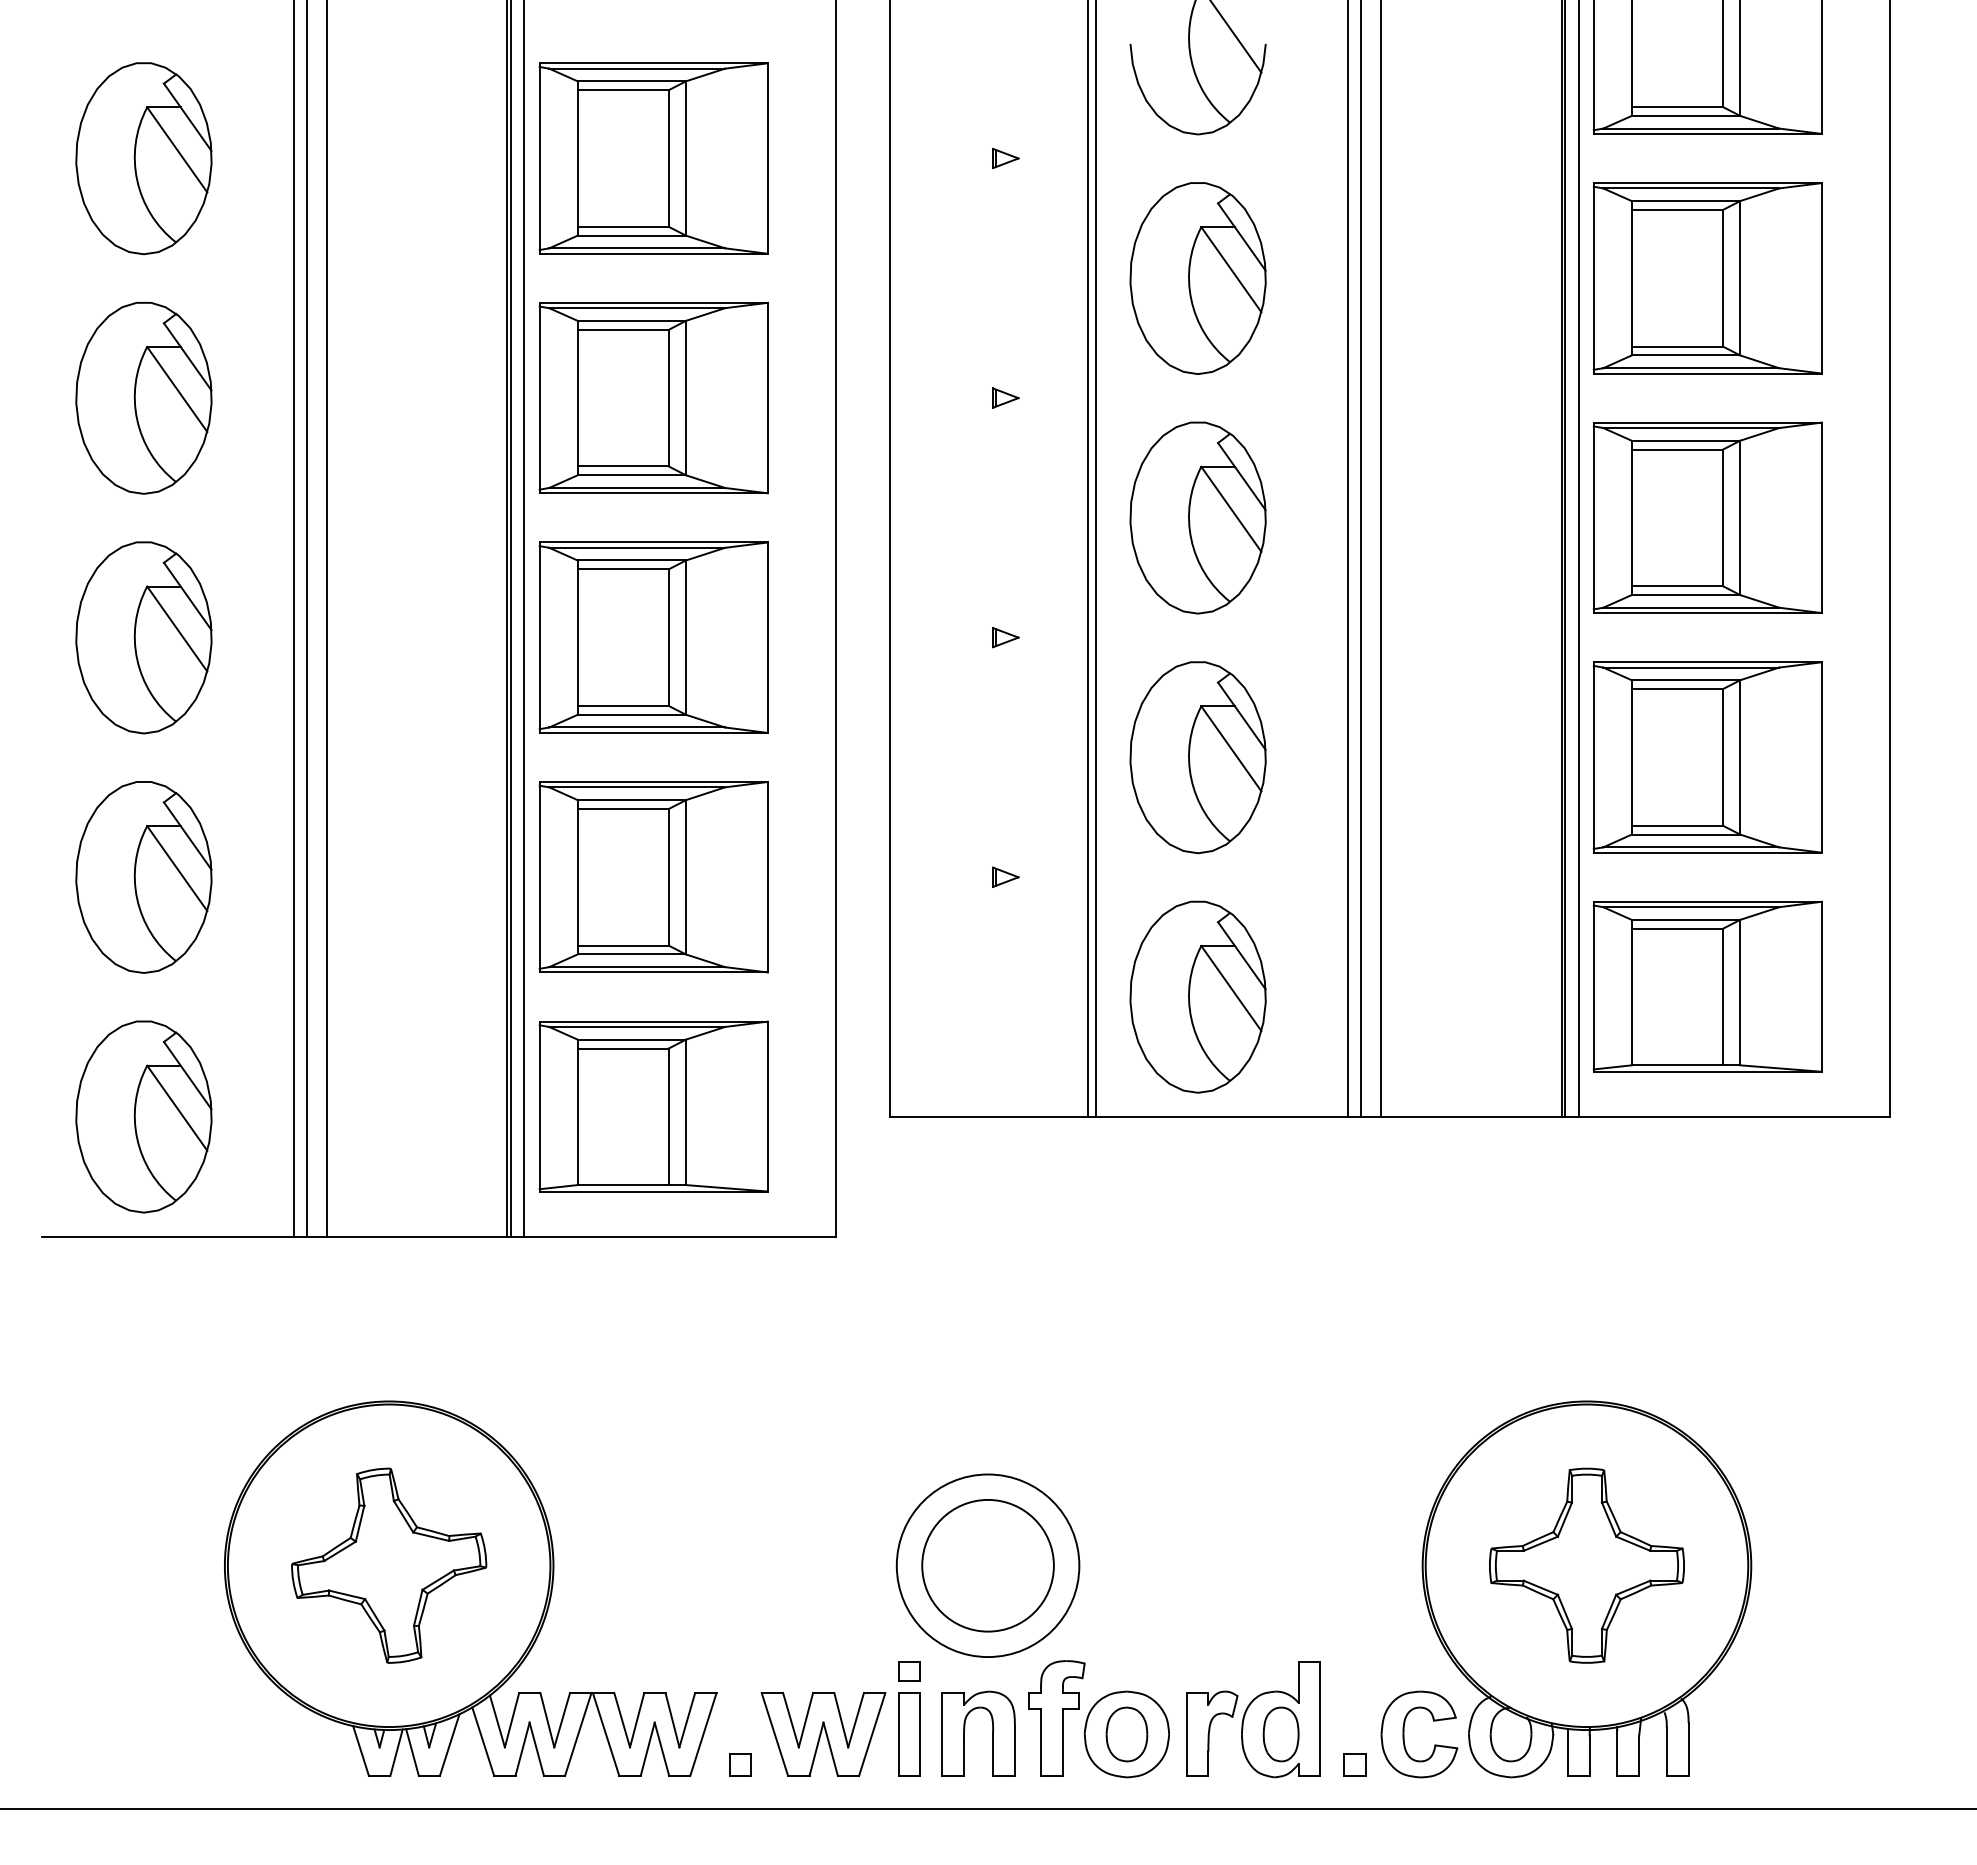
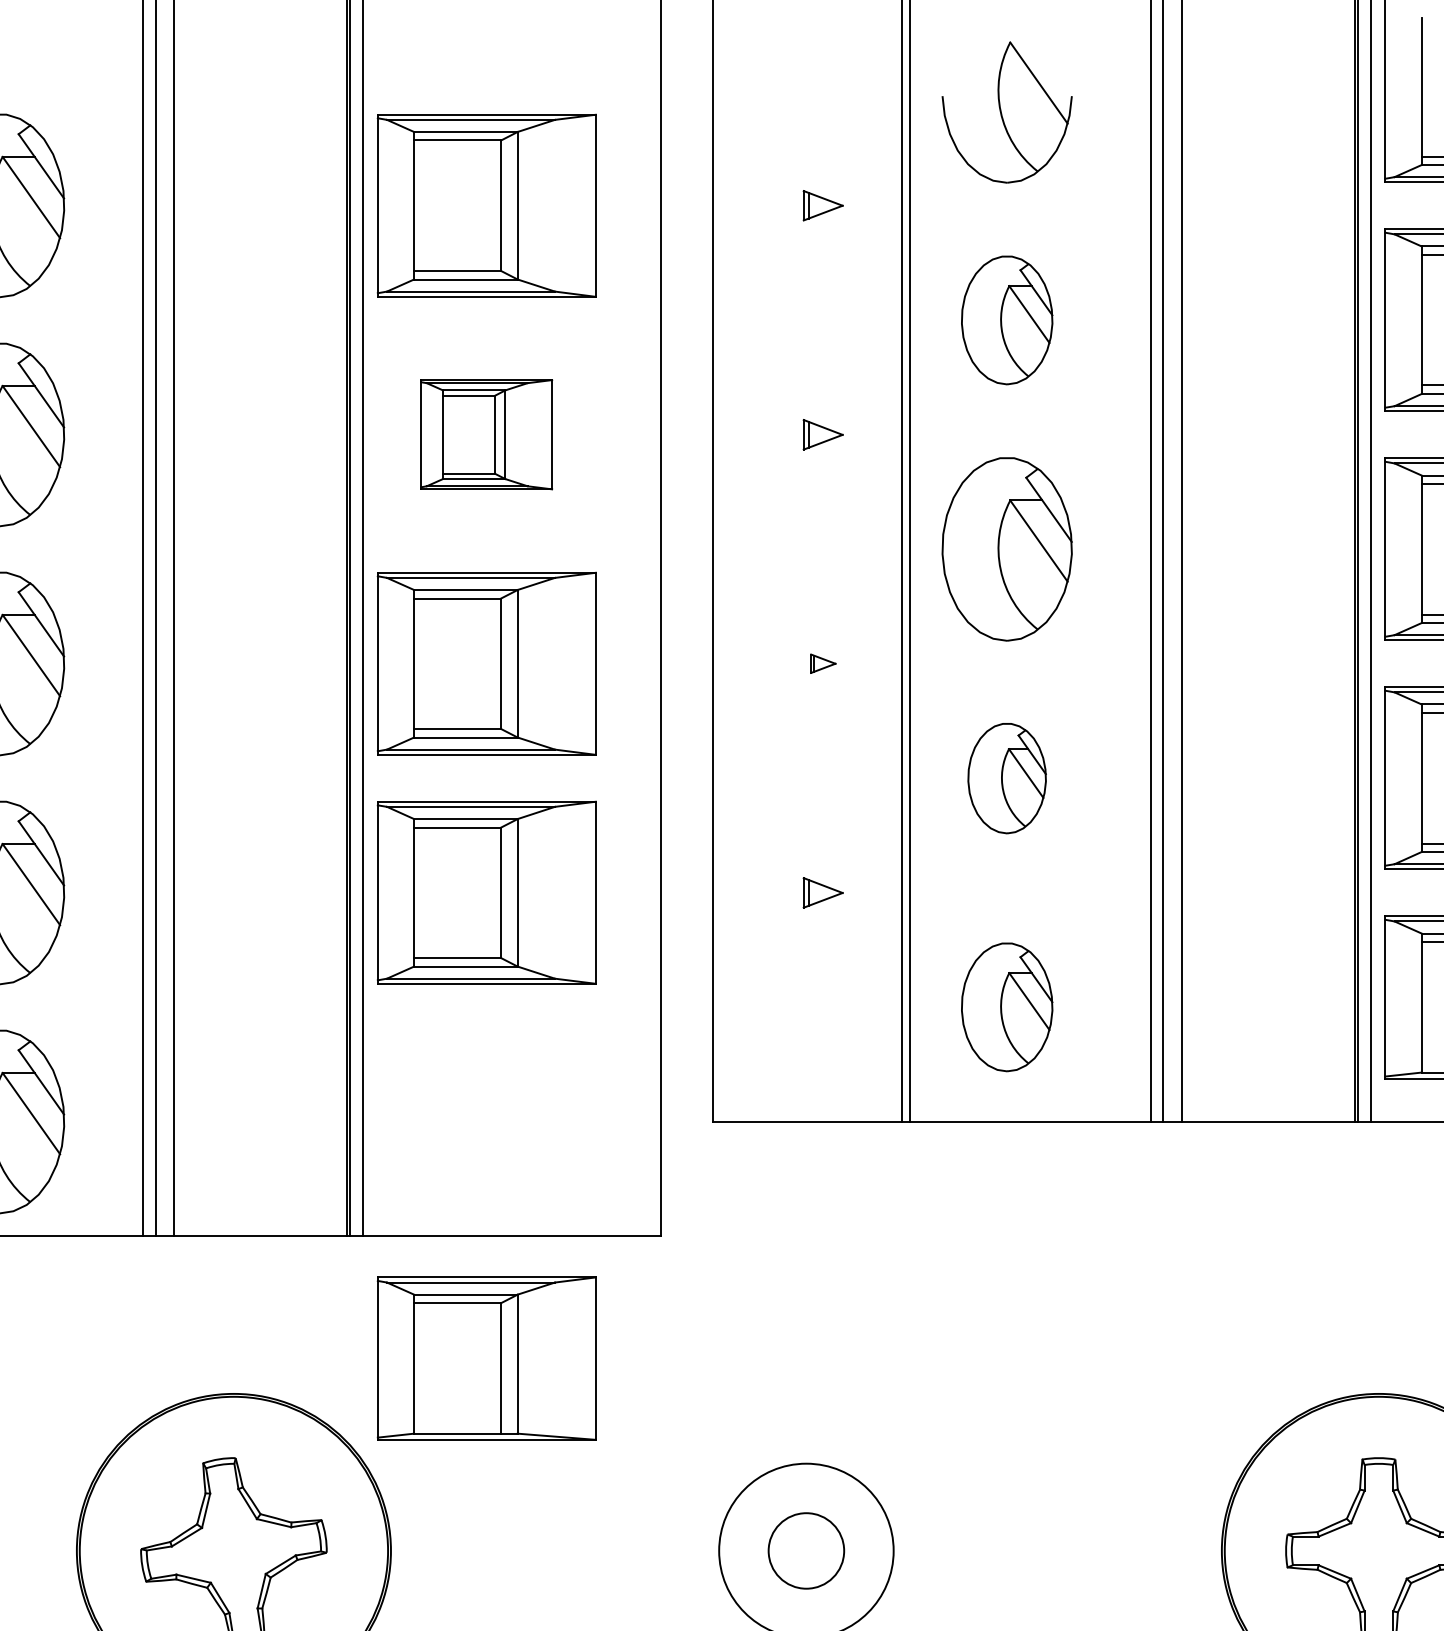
part: (1005, 158) -> (823, 205), size x1.6
part: (1197, 278) -> (1006, 320), size x0.7
part: (653, 397) -> (486, 434), size x0.6
part: (1005, 397) -> (823, 434), size x1.6
part: (1197, 757) -> (1006, 778), size x0.6
part: (1005, 876) -> (823, 892), size x1.6
part: (1197, 996) -> (1006, 1006), size x0.7
part: (653, 1106) -> (486, 1358), moved
circle: (987, 1565) -> (805, 1550), size x0.6

